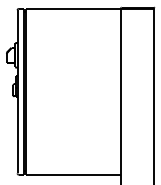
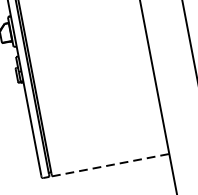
line: (73, 174) -> (110, 164), solid -> dashed

